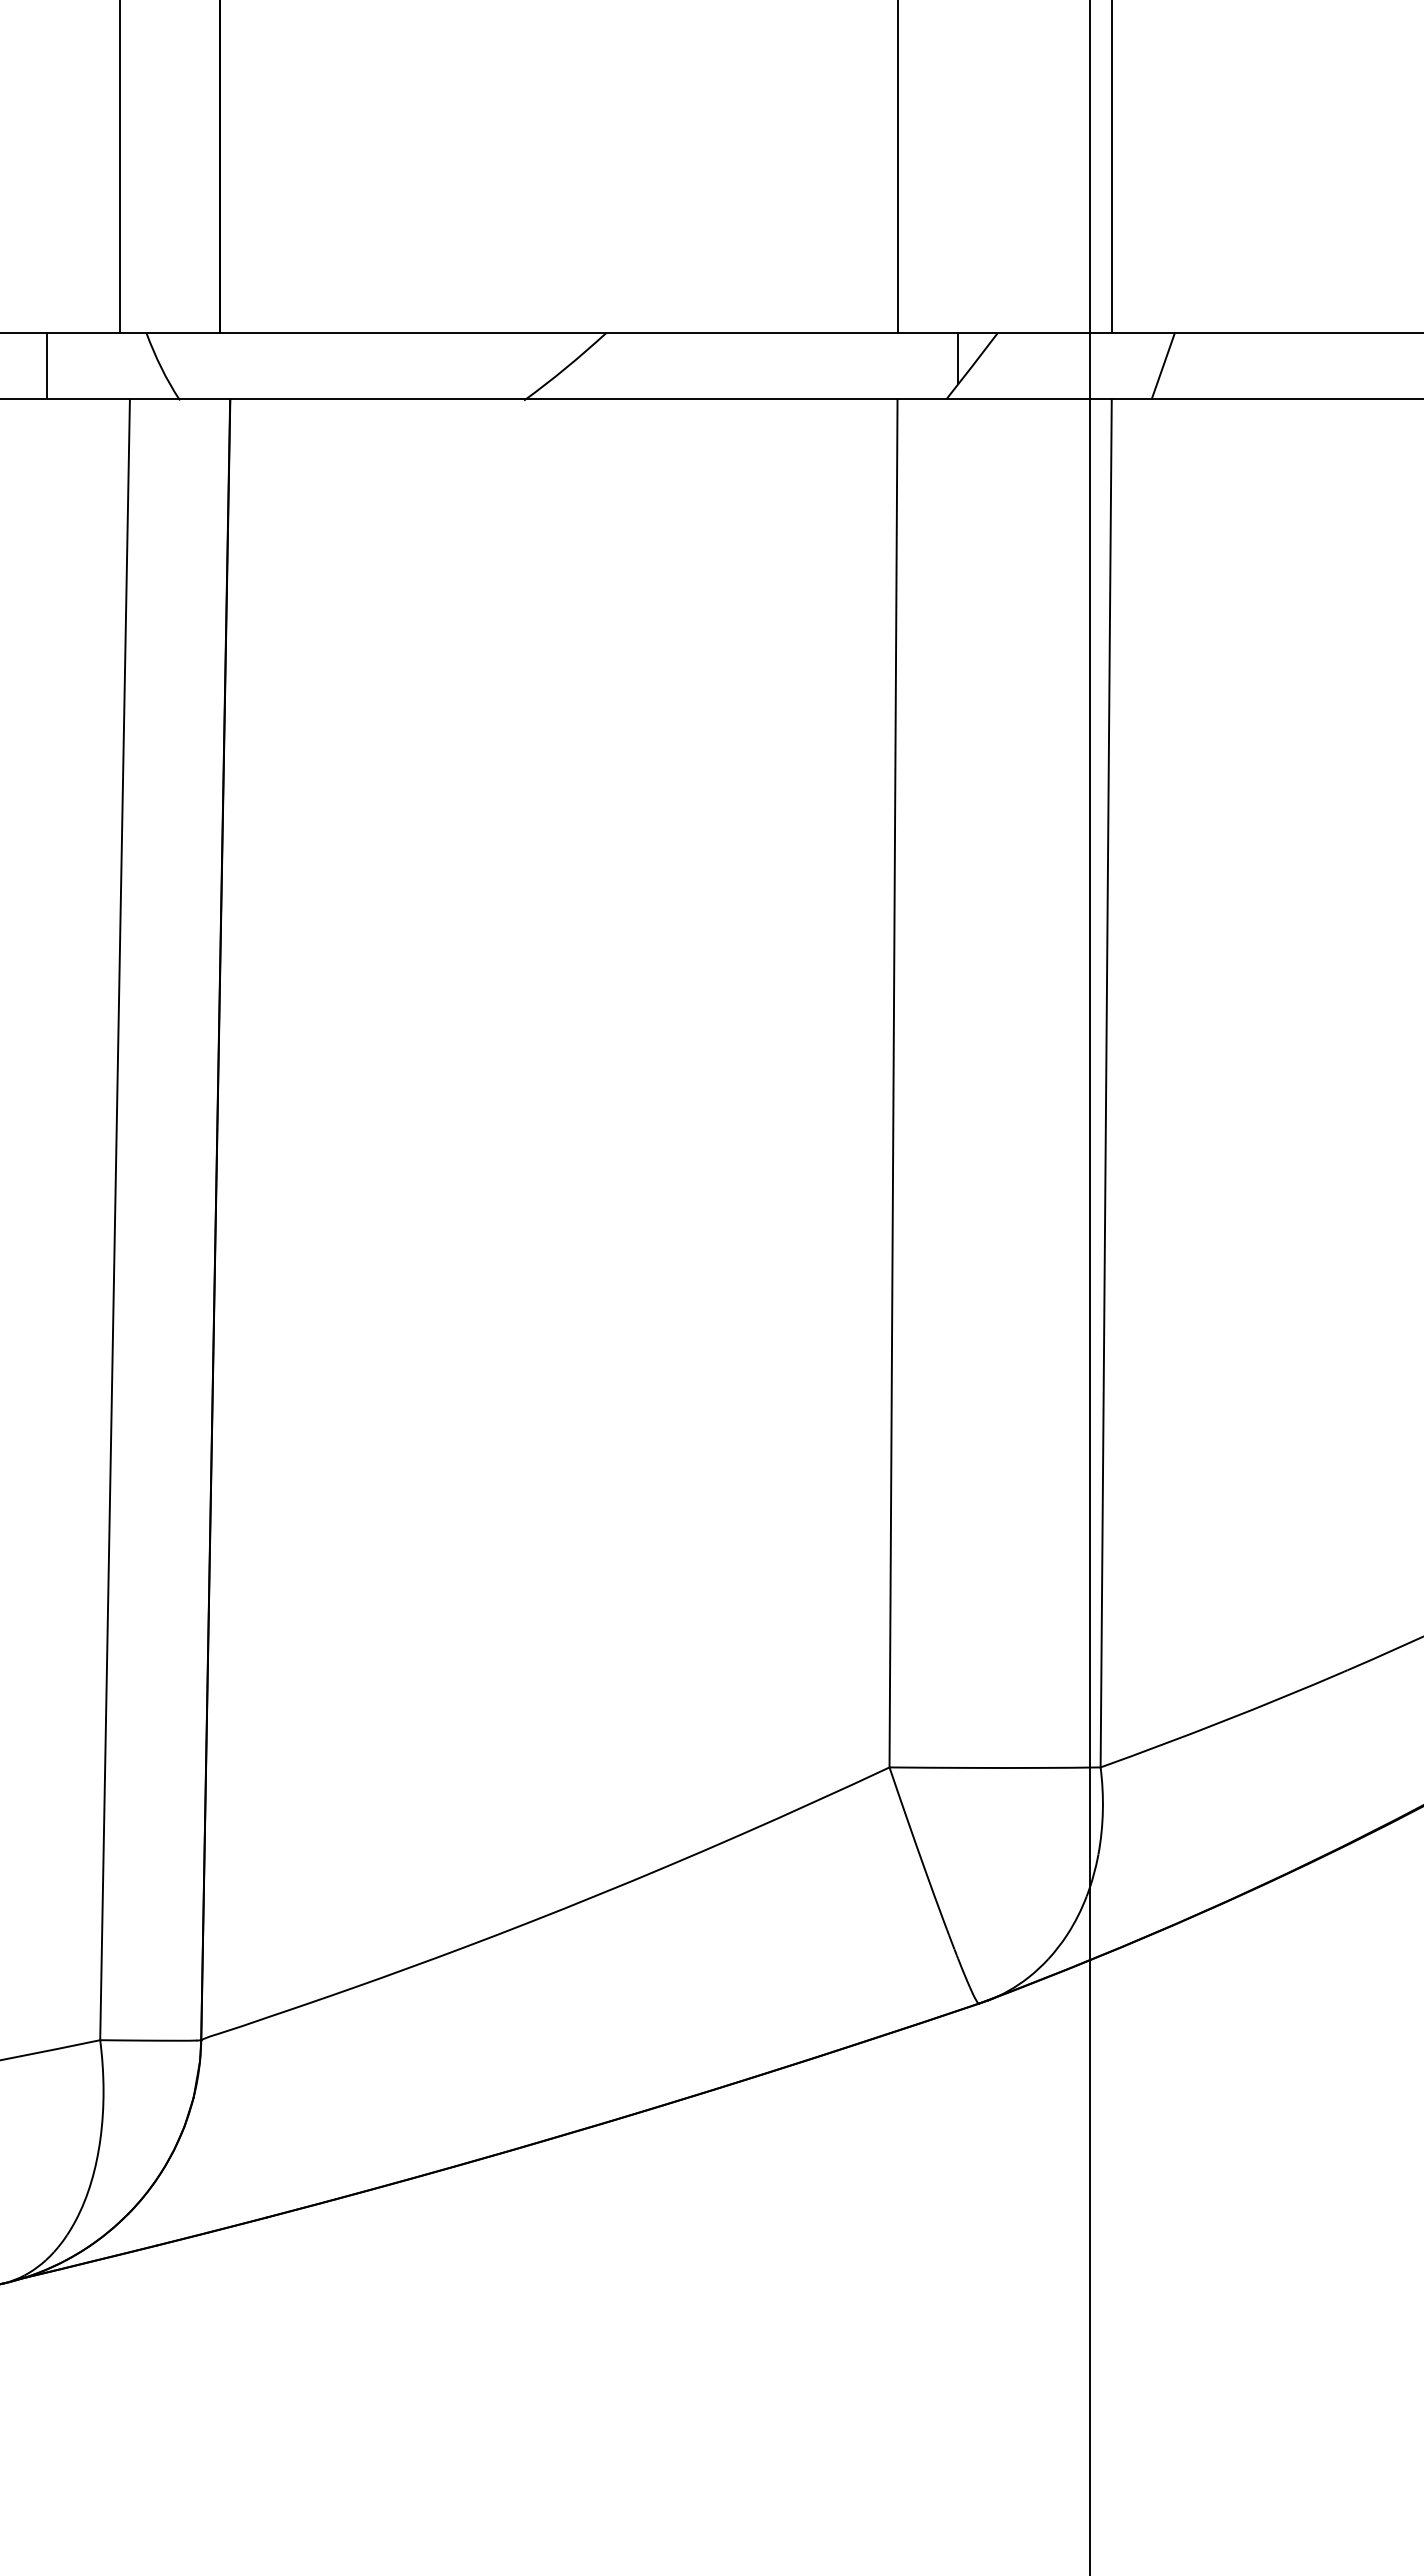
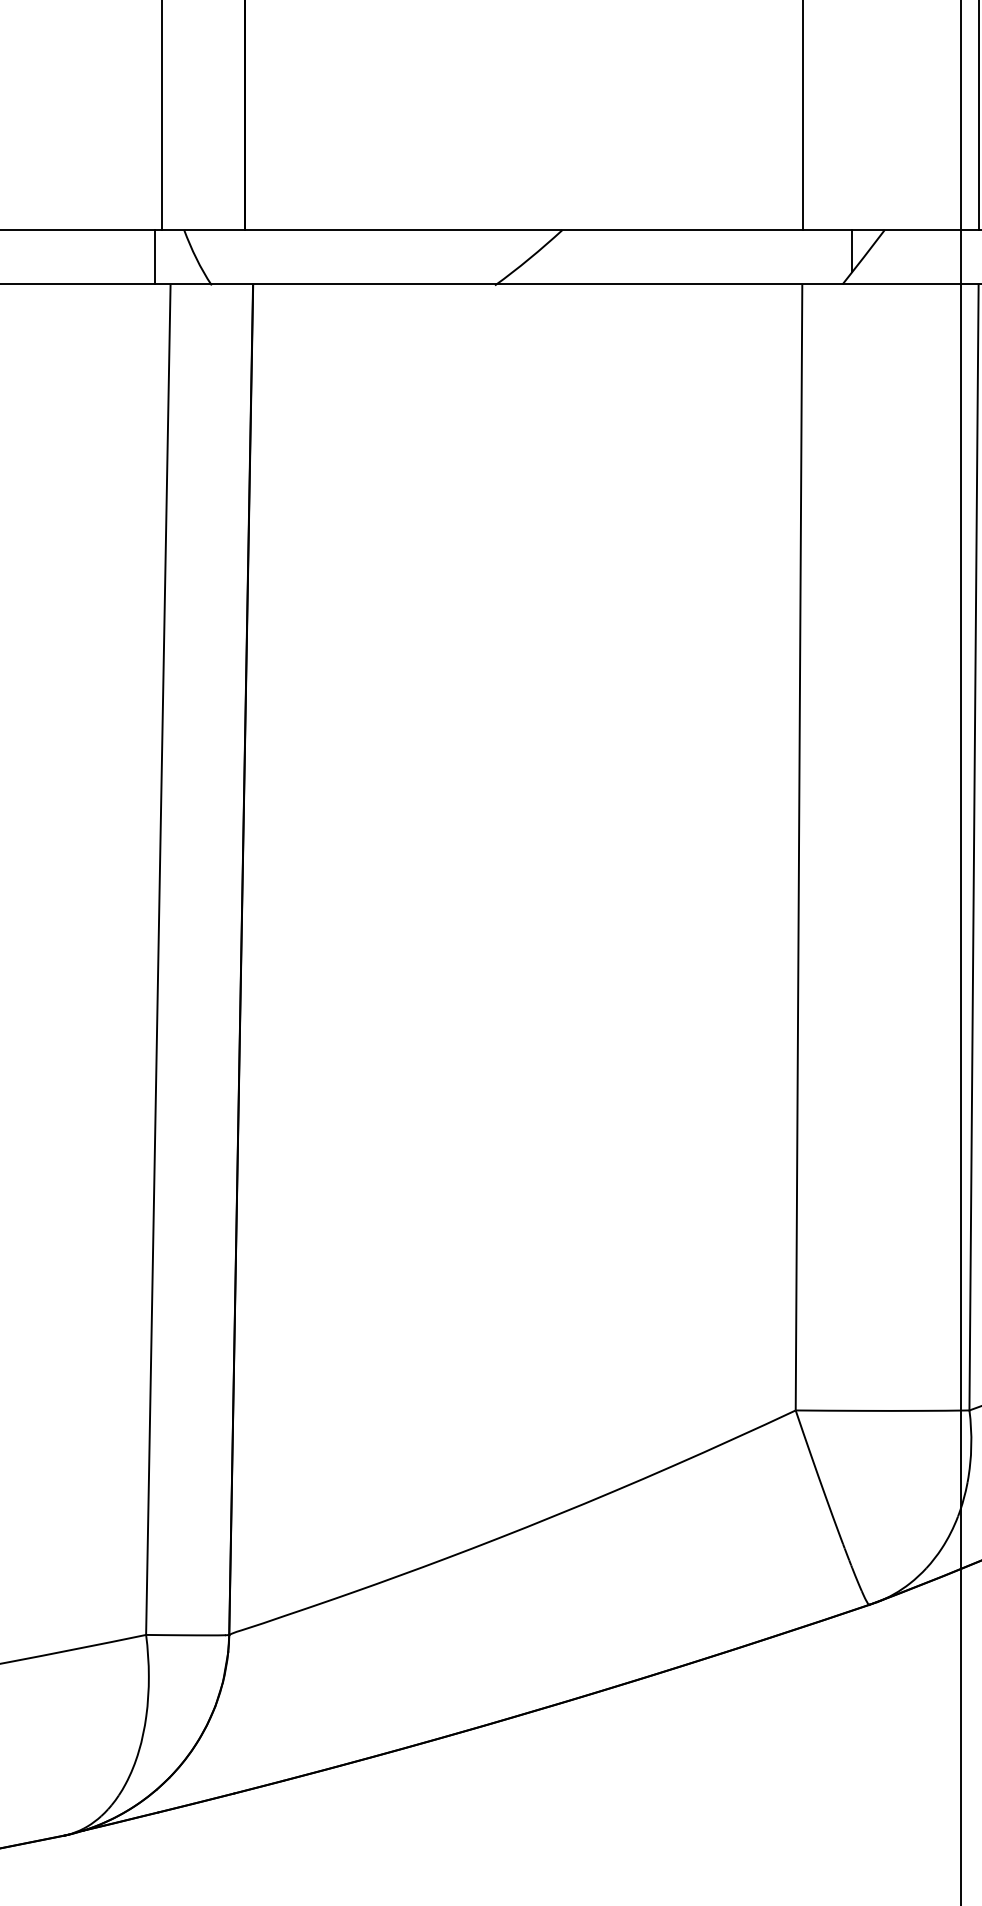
line: (47, 366) -> (155, 257), moved

